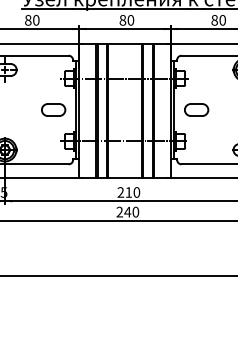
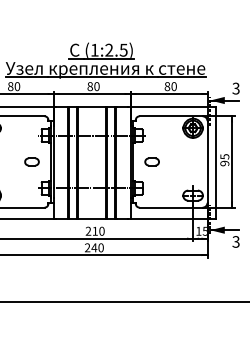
part: (53, 109) -> (31, 161), size x0.7
part: (195, 109) -> (151, 161), size x0.7

